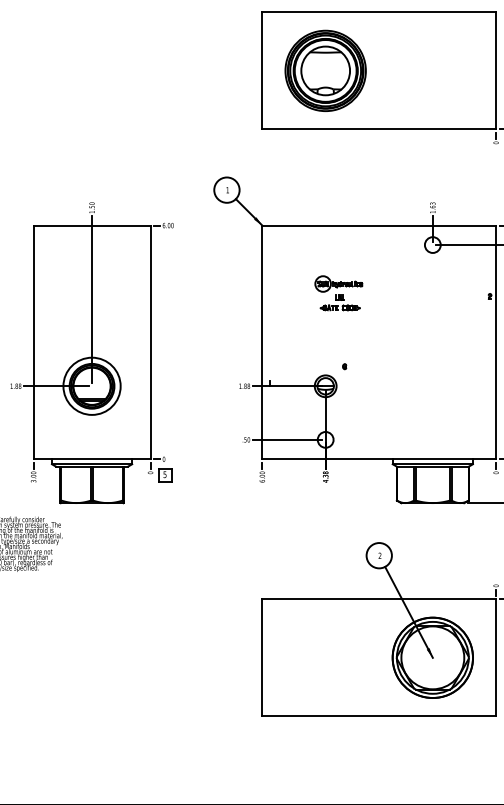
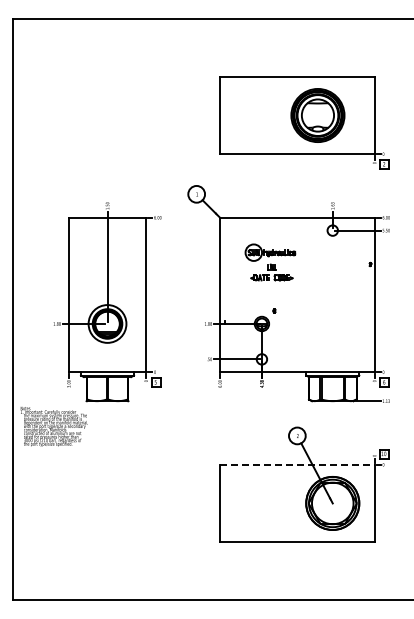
part: (325, 70) -> (317, 115), moved
part: (338, 293) -> (270, 262), size x1.6
line: (379, 598) -> (297, 464), solid -> dashed

